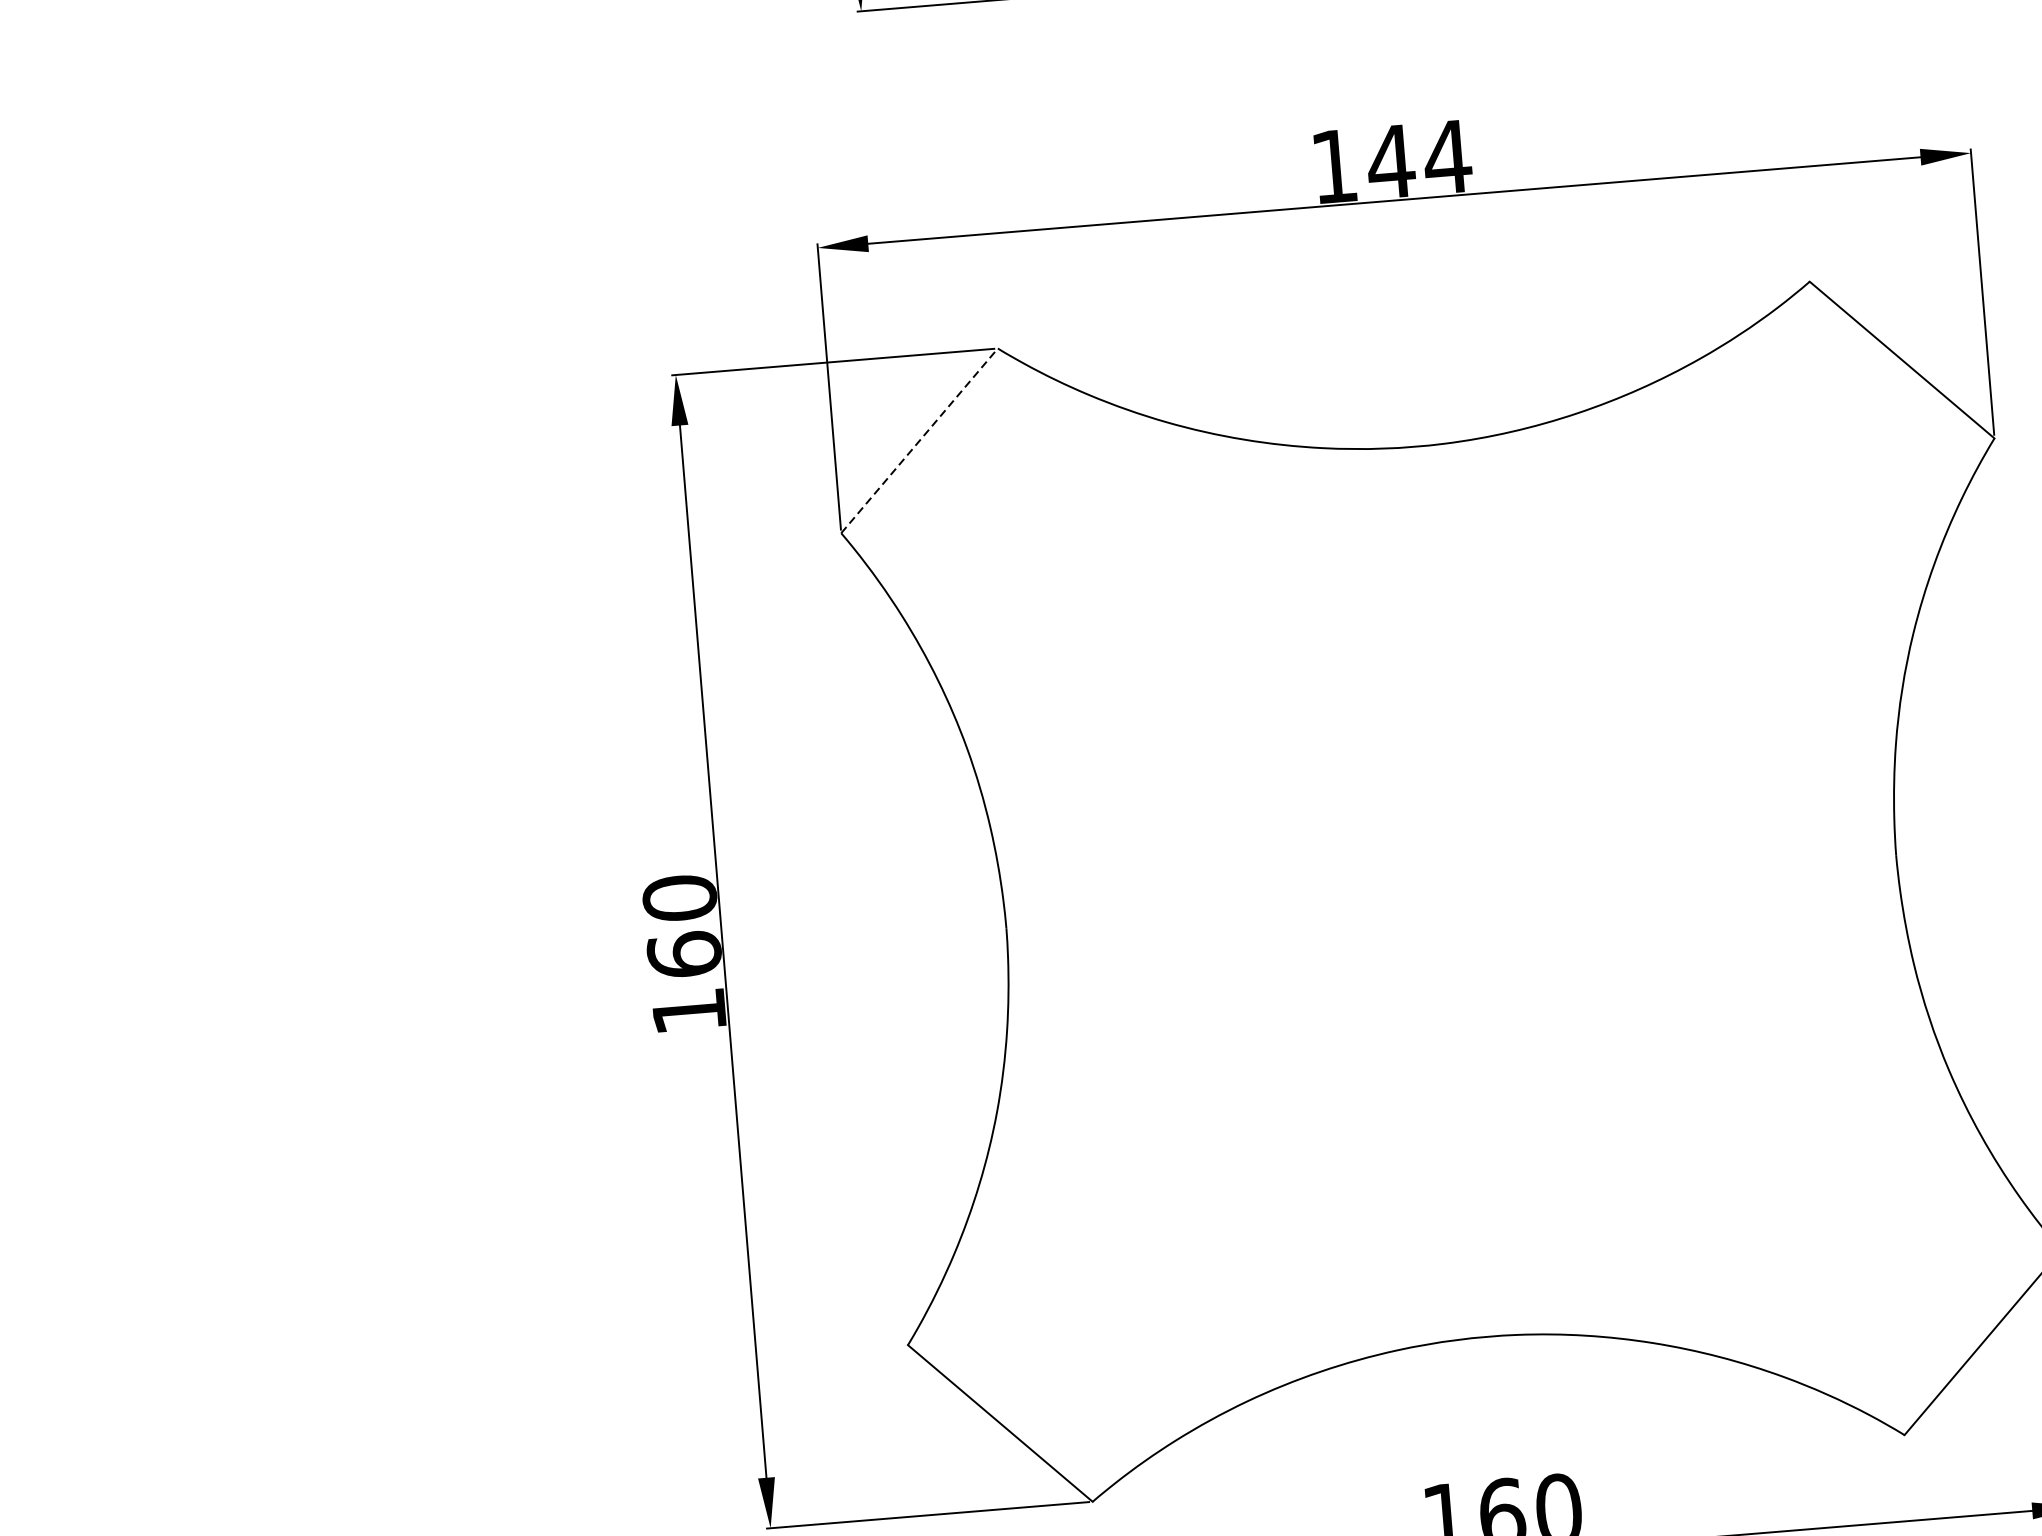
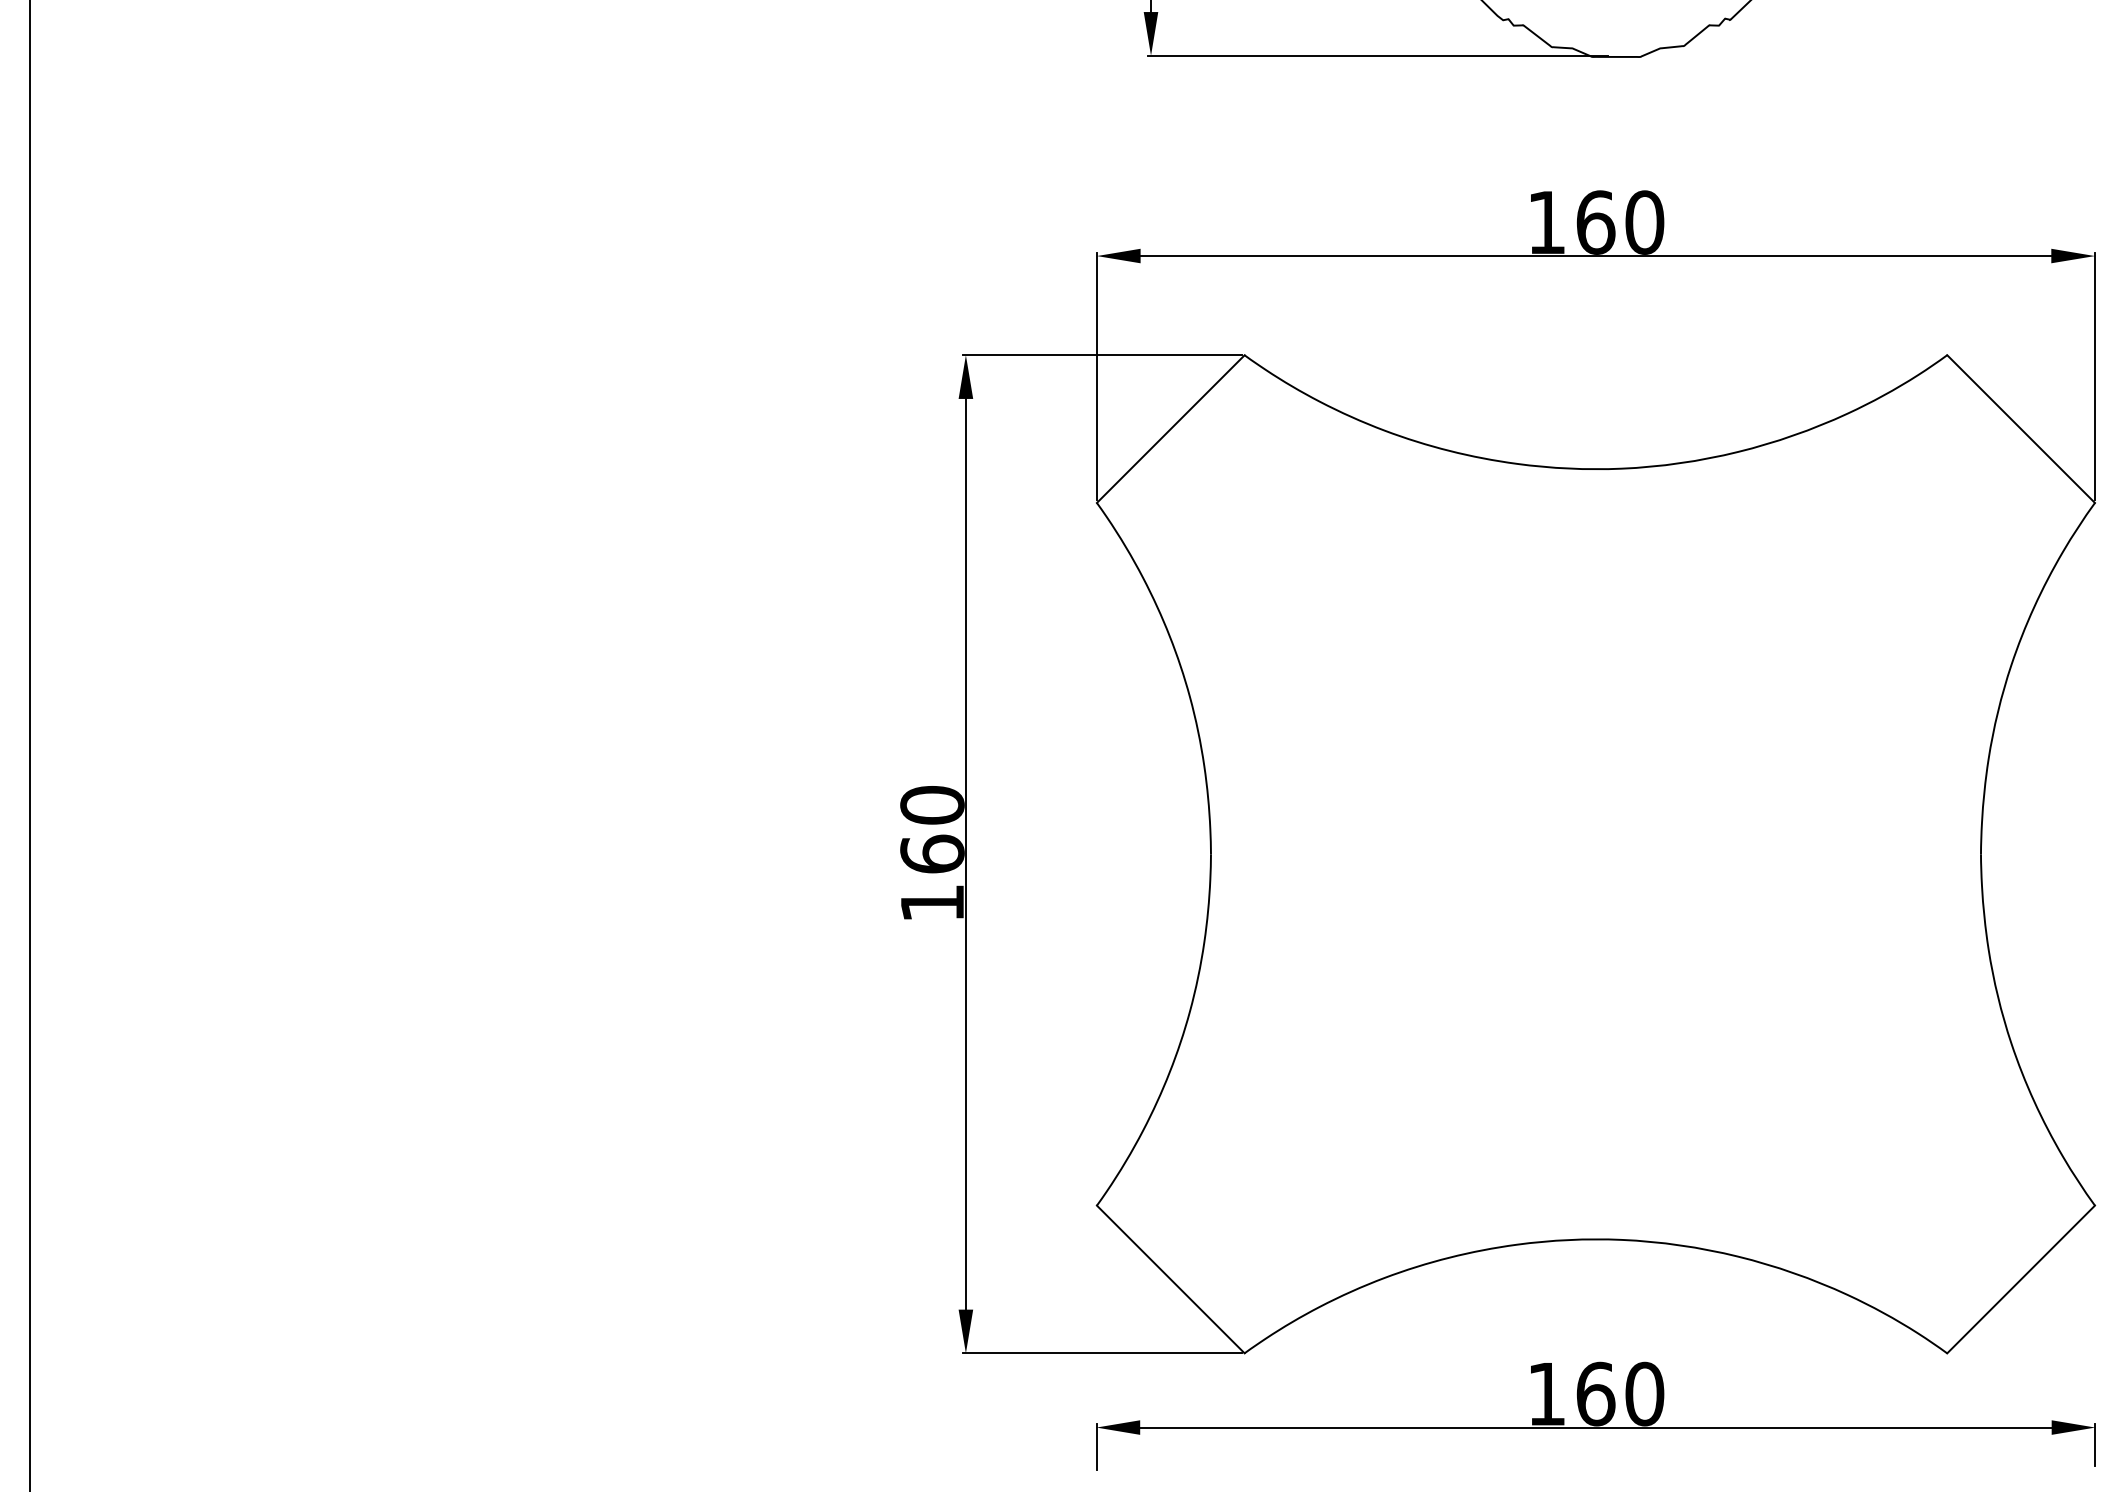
text: (1419, 159) -> (1620, 222), 144 -> 160
line: (920, 440) -> (1171, 428), dashed -> solid

